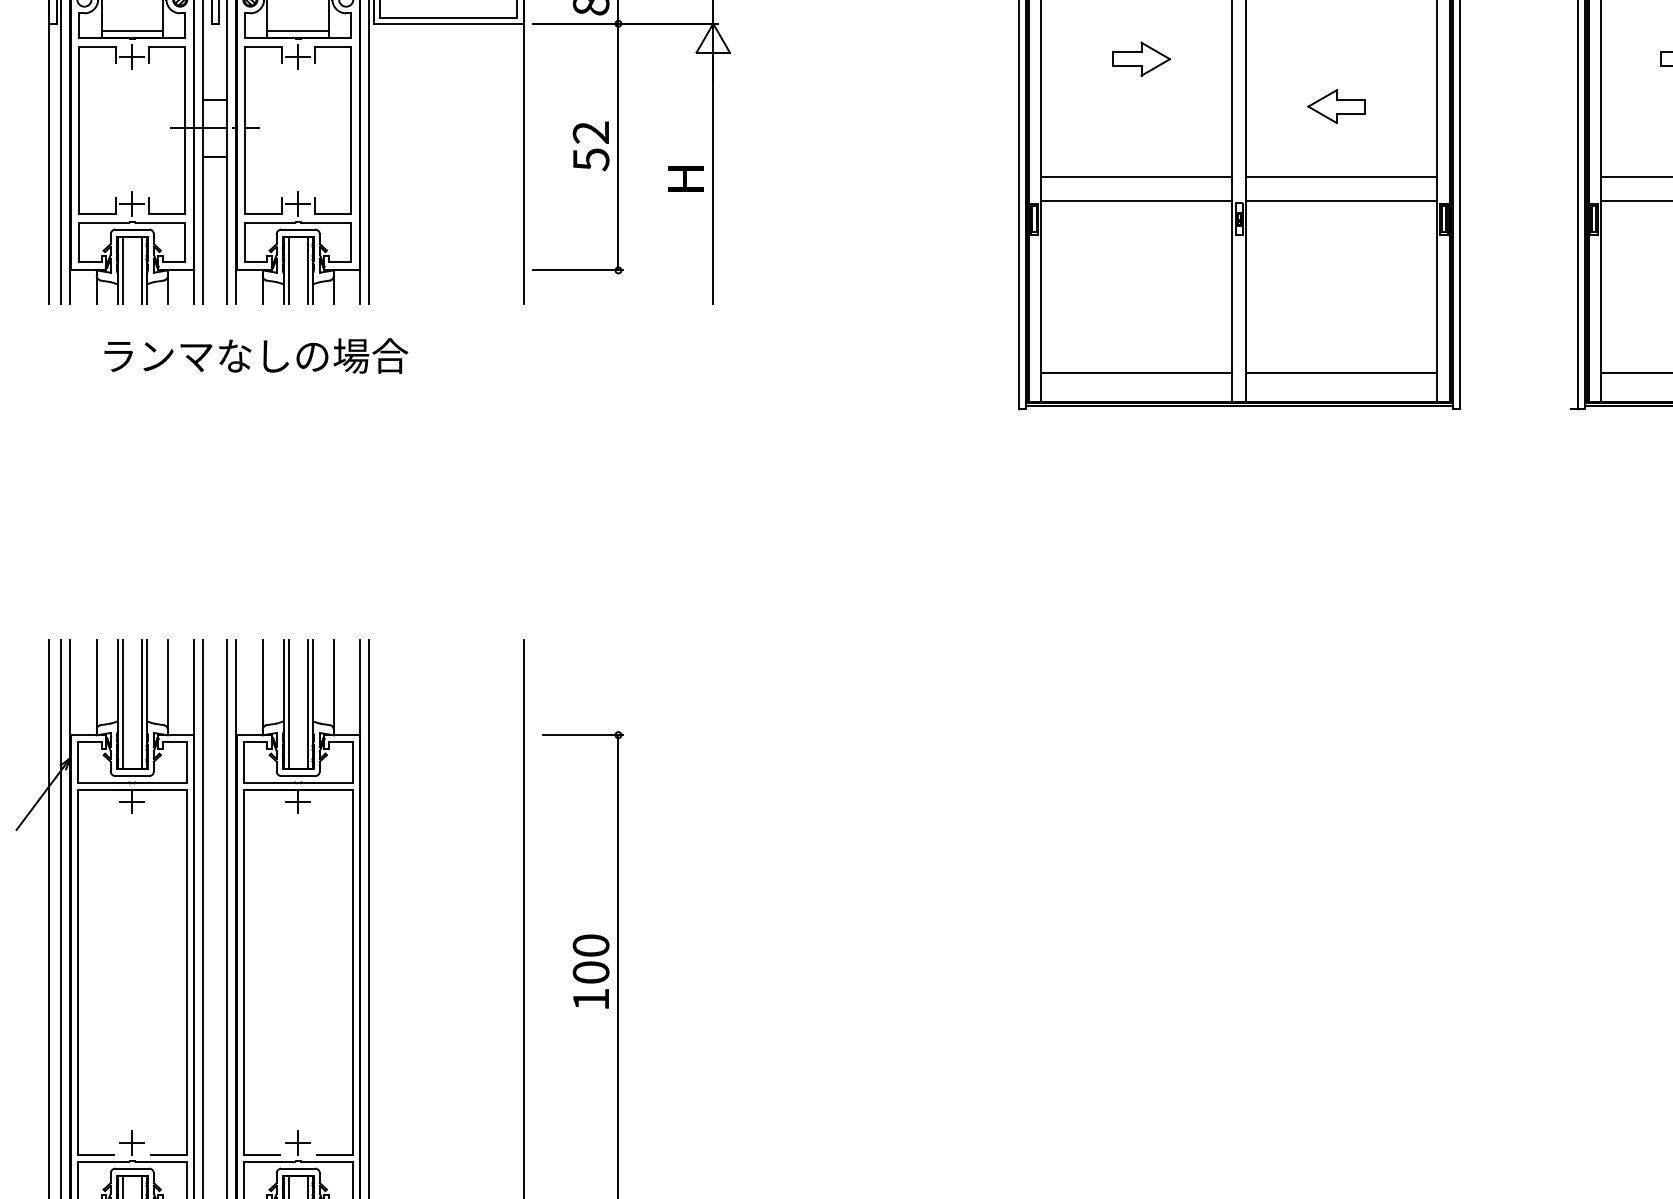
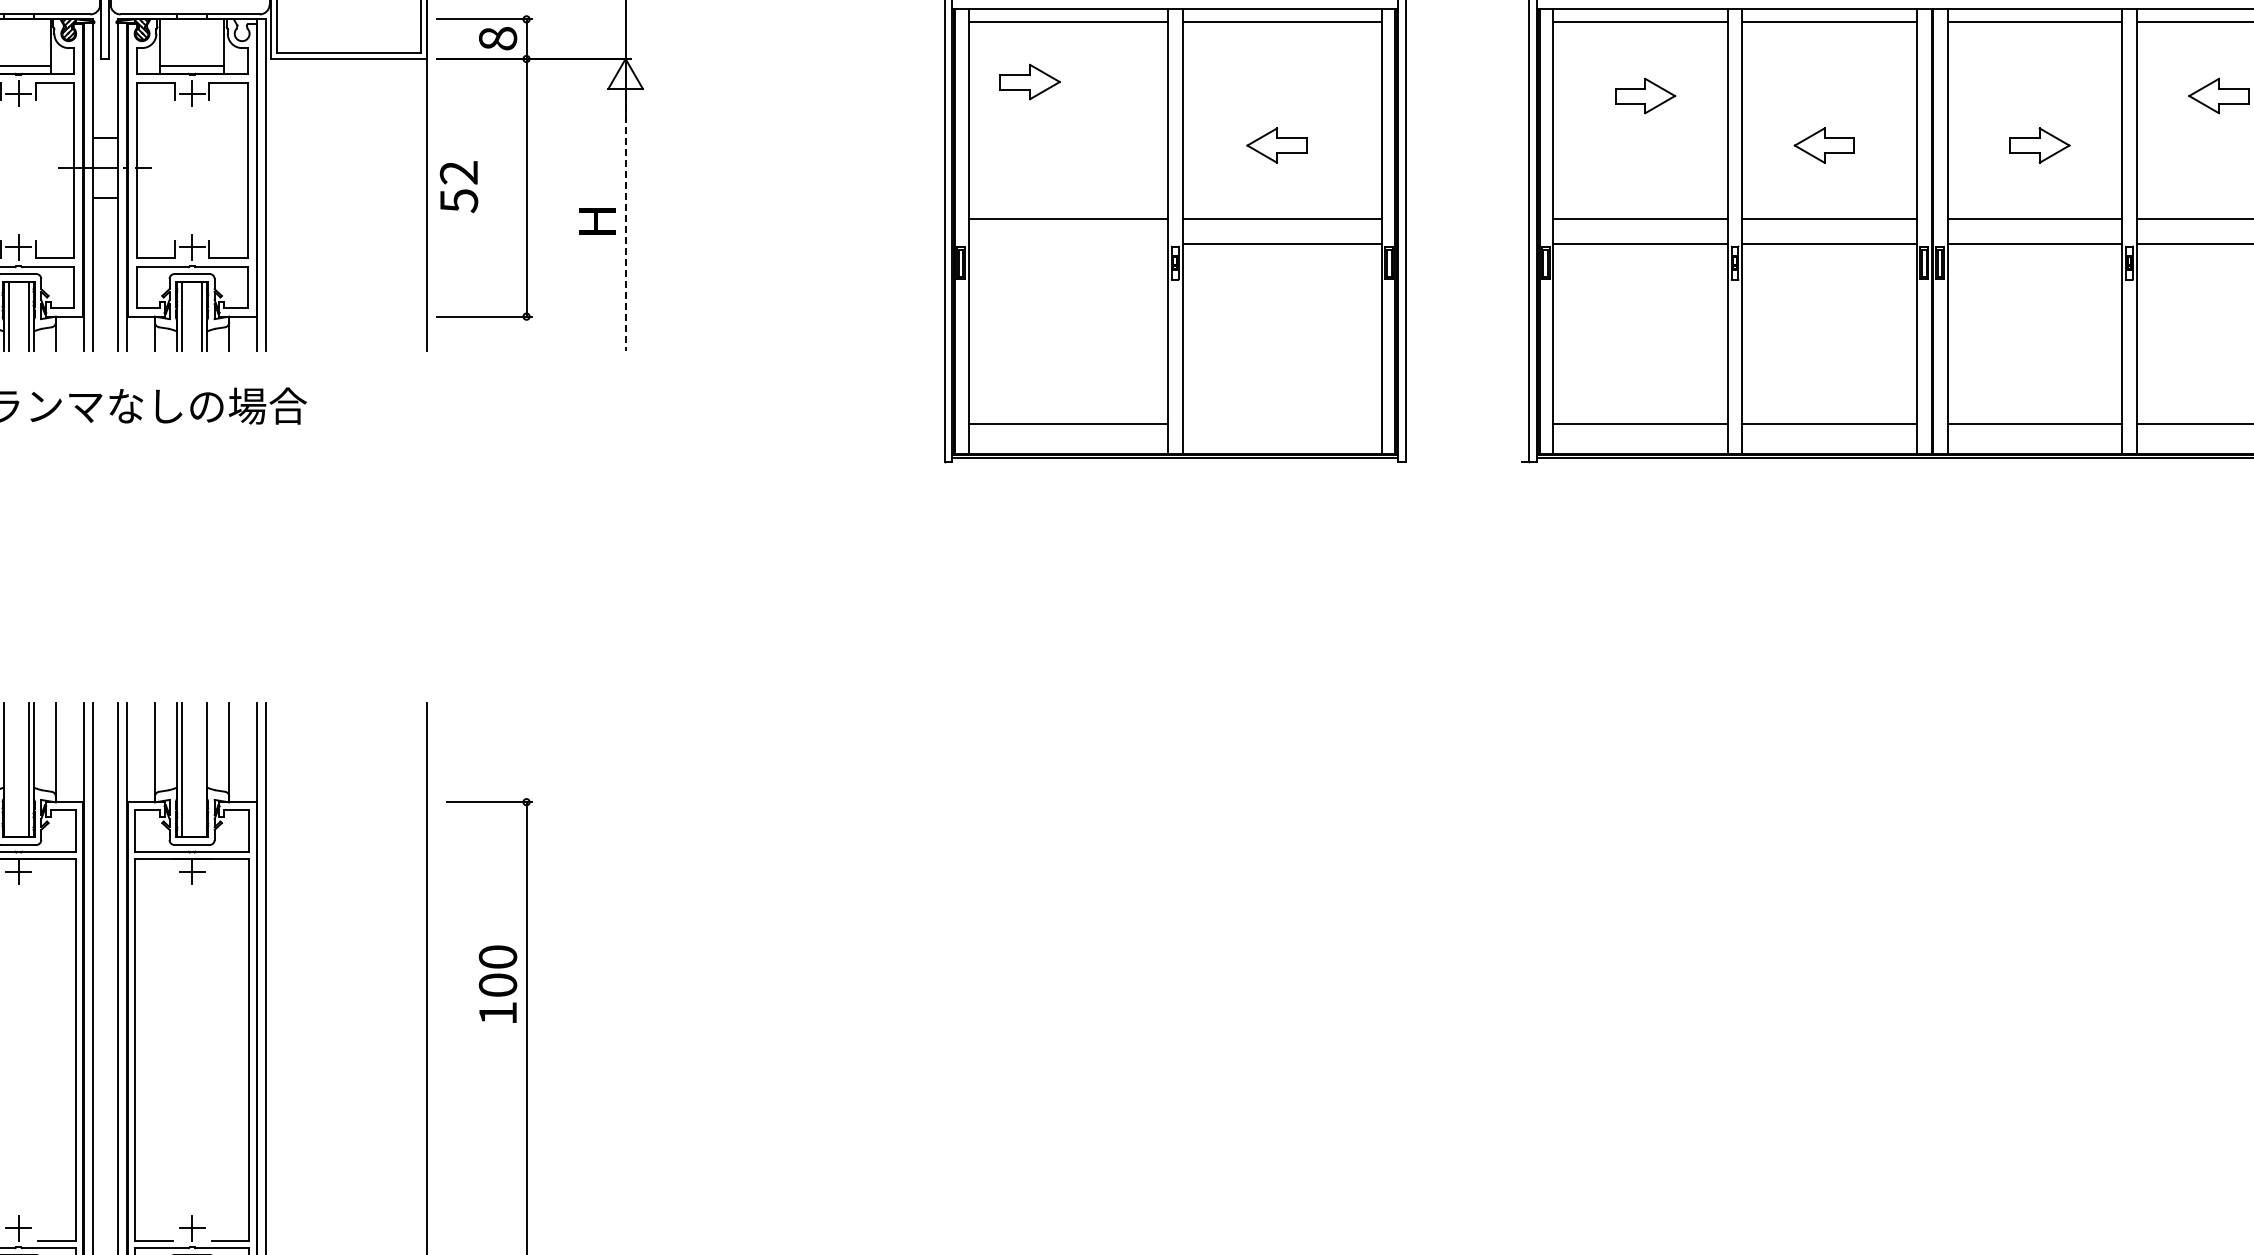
part: (1141, 58) -> (1029, 81), moved
text: (590, 146) -> (458, 187), moved
line: (713, 180) -> (625, 222), solid -> dashed
line: (1136, 201) -> (1067, 244), removed
line: (1341, 373) -> (1281, 424), removed
line: (122, 704) -> (8, 770), removed
line: (308, 704) -> (202, 770), removed
text: (590, 970) -> (497, 983), moved

